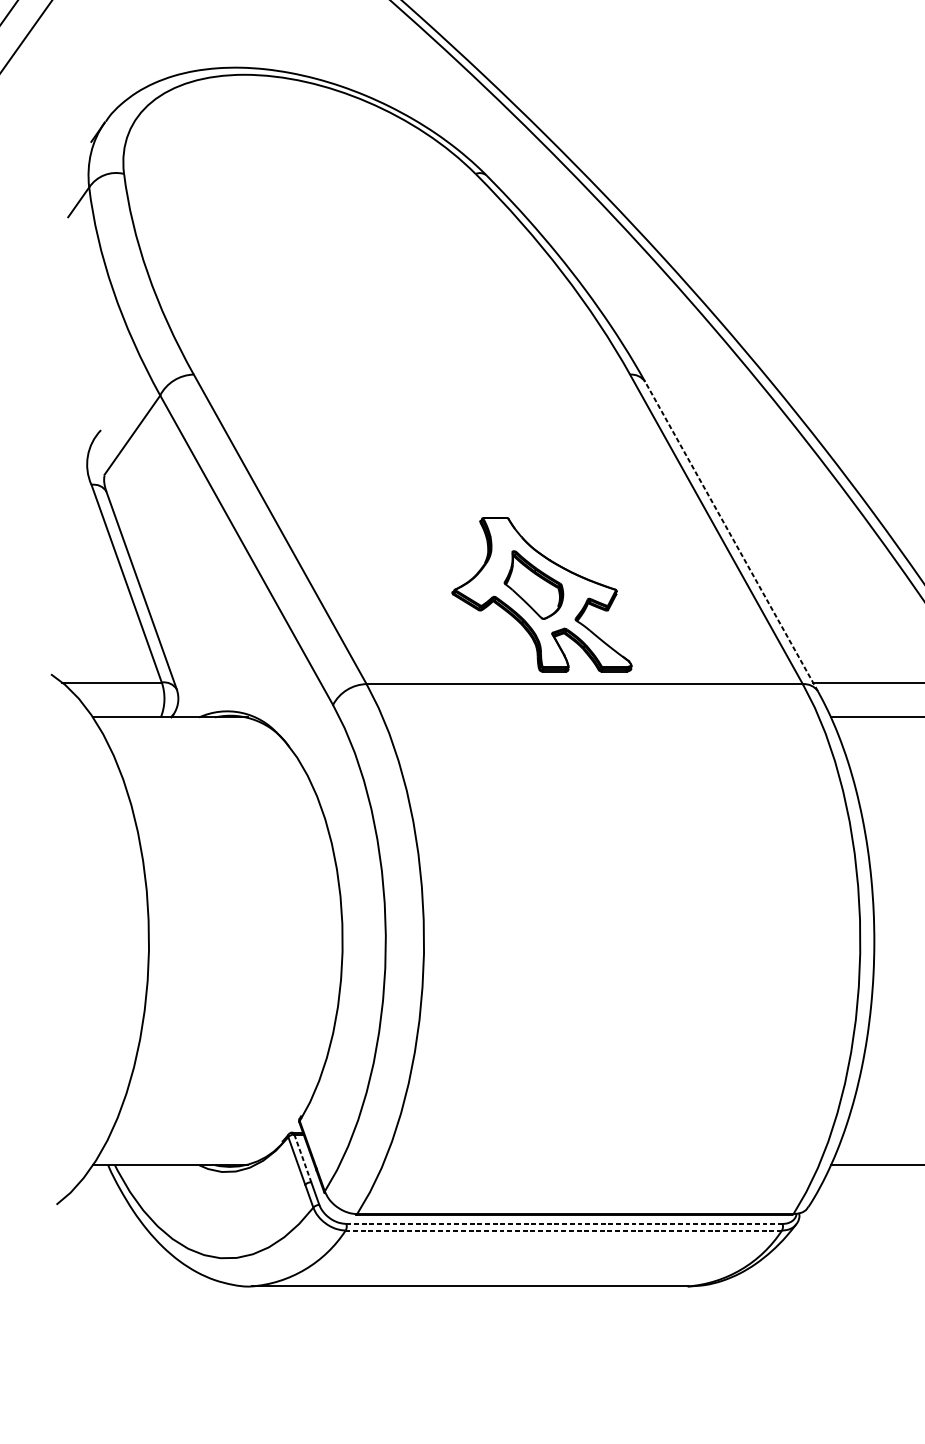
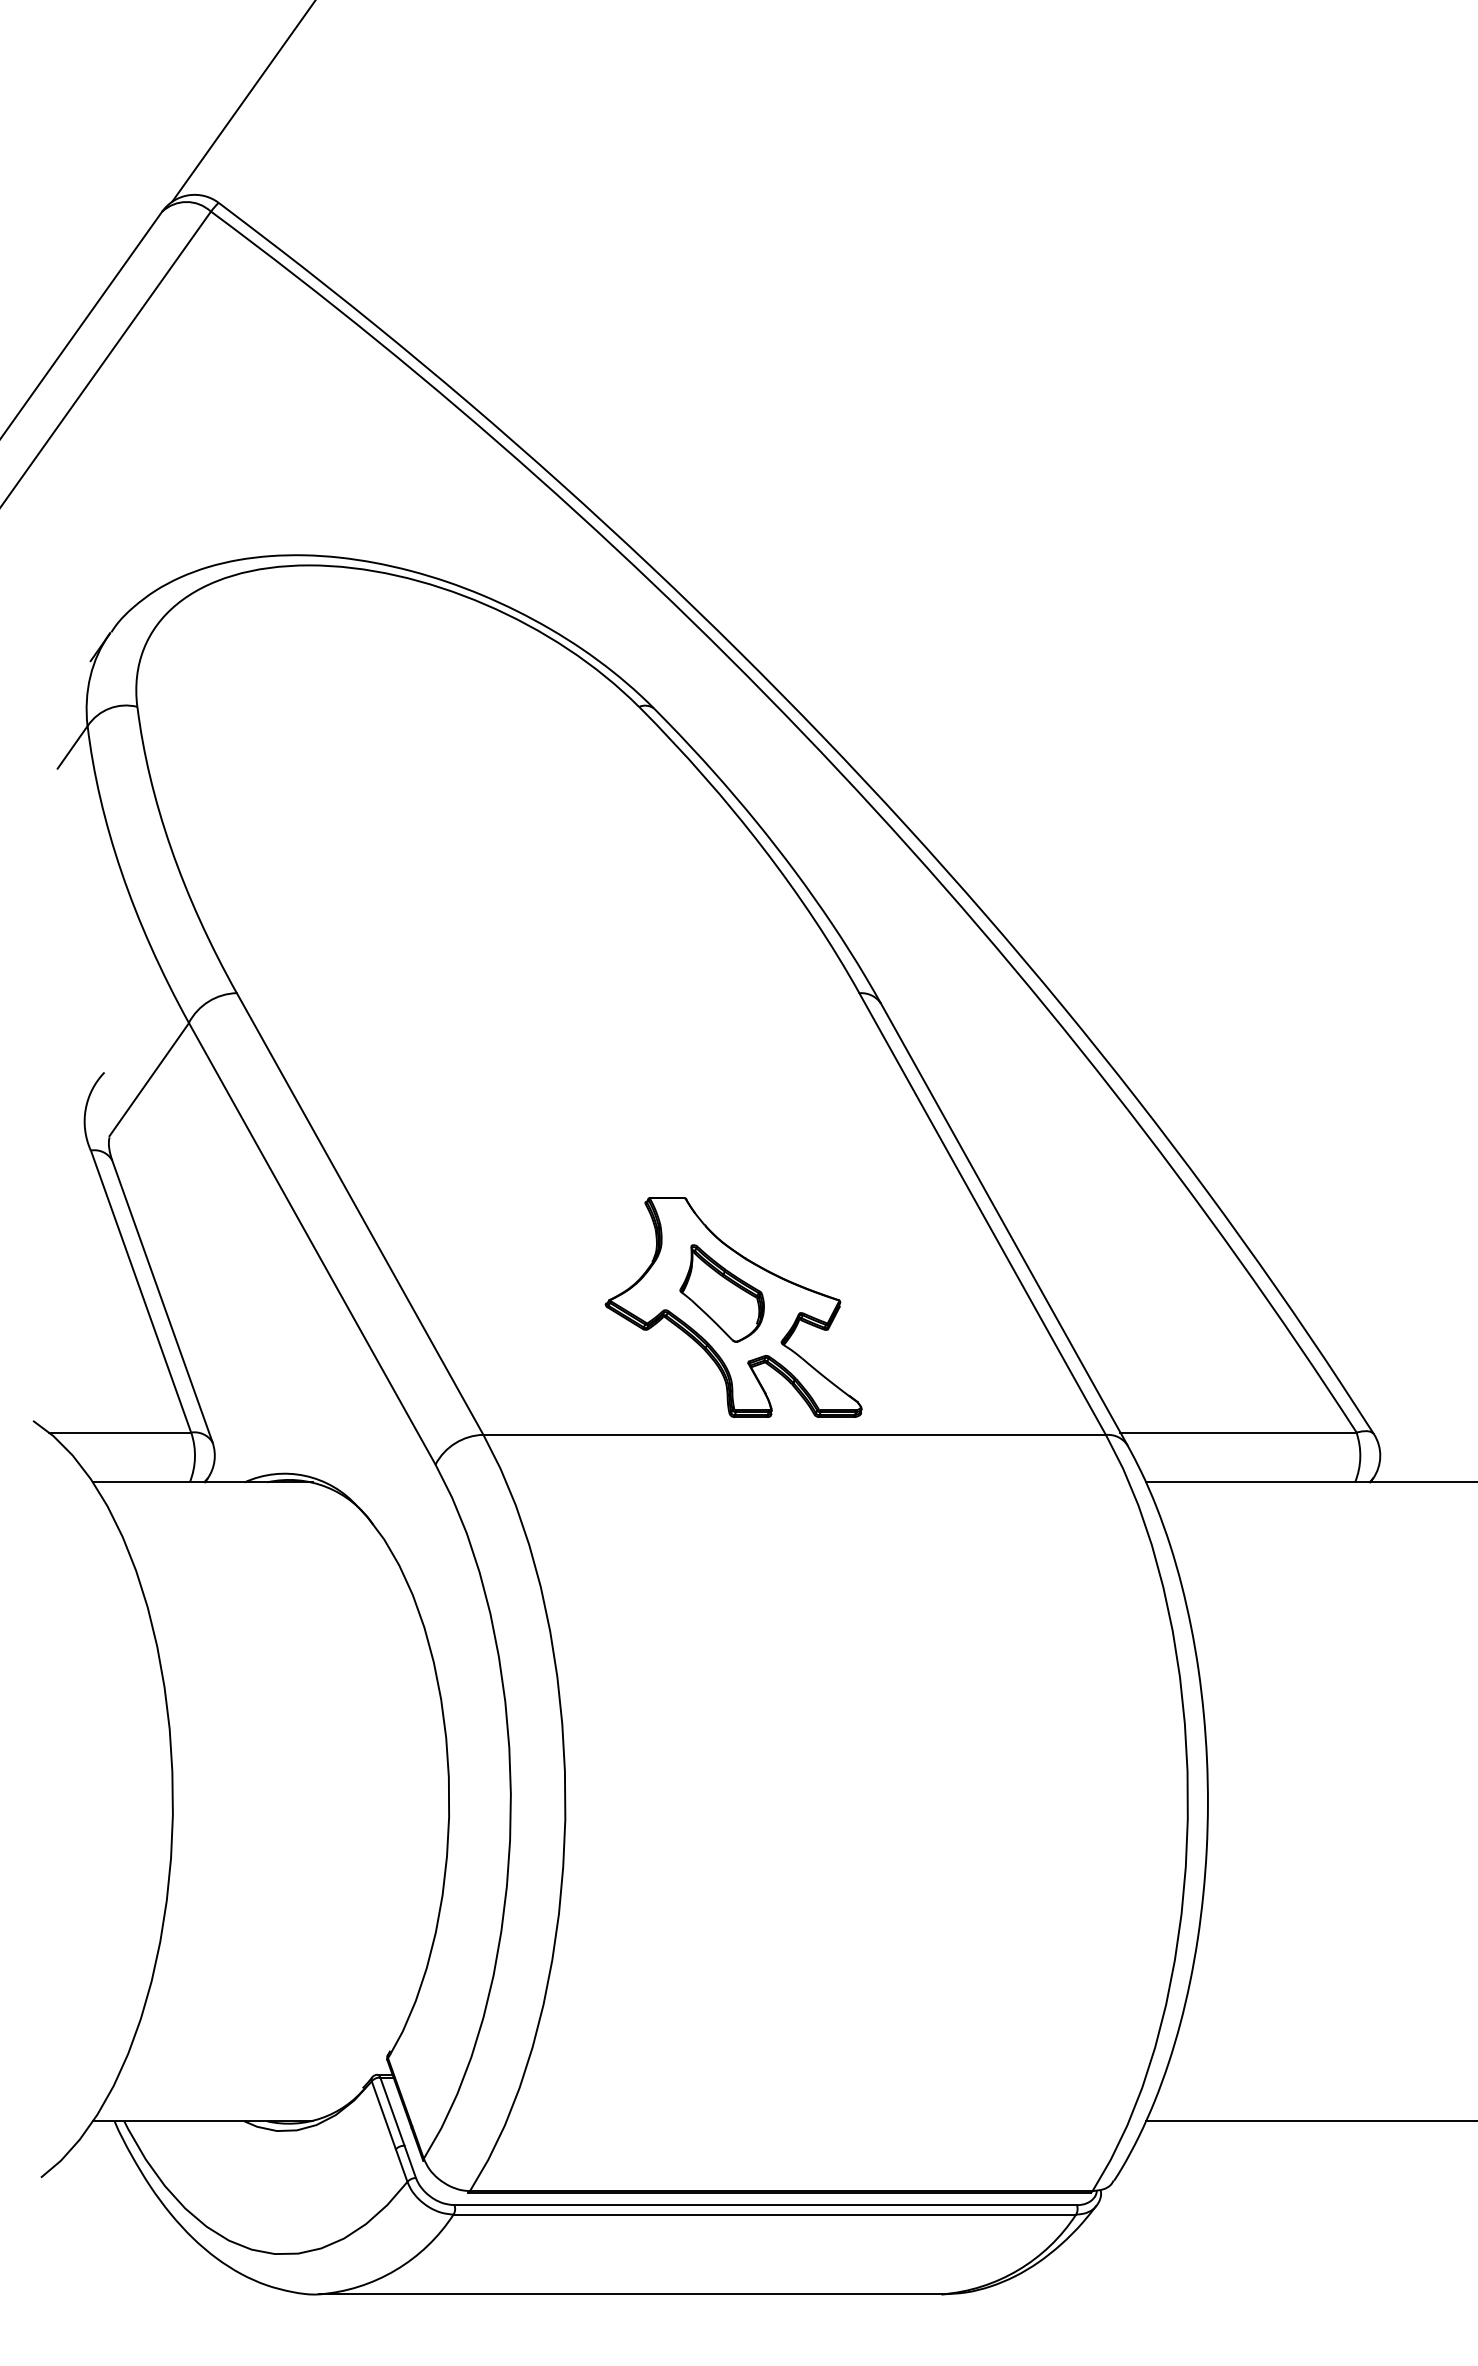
line: (731, 536) -> (1004, 1224), dashed -> solid
line: (302, 1159) -> (392, 2112), dashed -> solid
line: (564, 1224) -> (766, 2205), dashed -> solid
line: (563, 1230) -> (764, 2214), dashed -> solid

